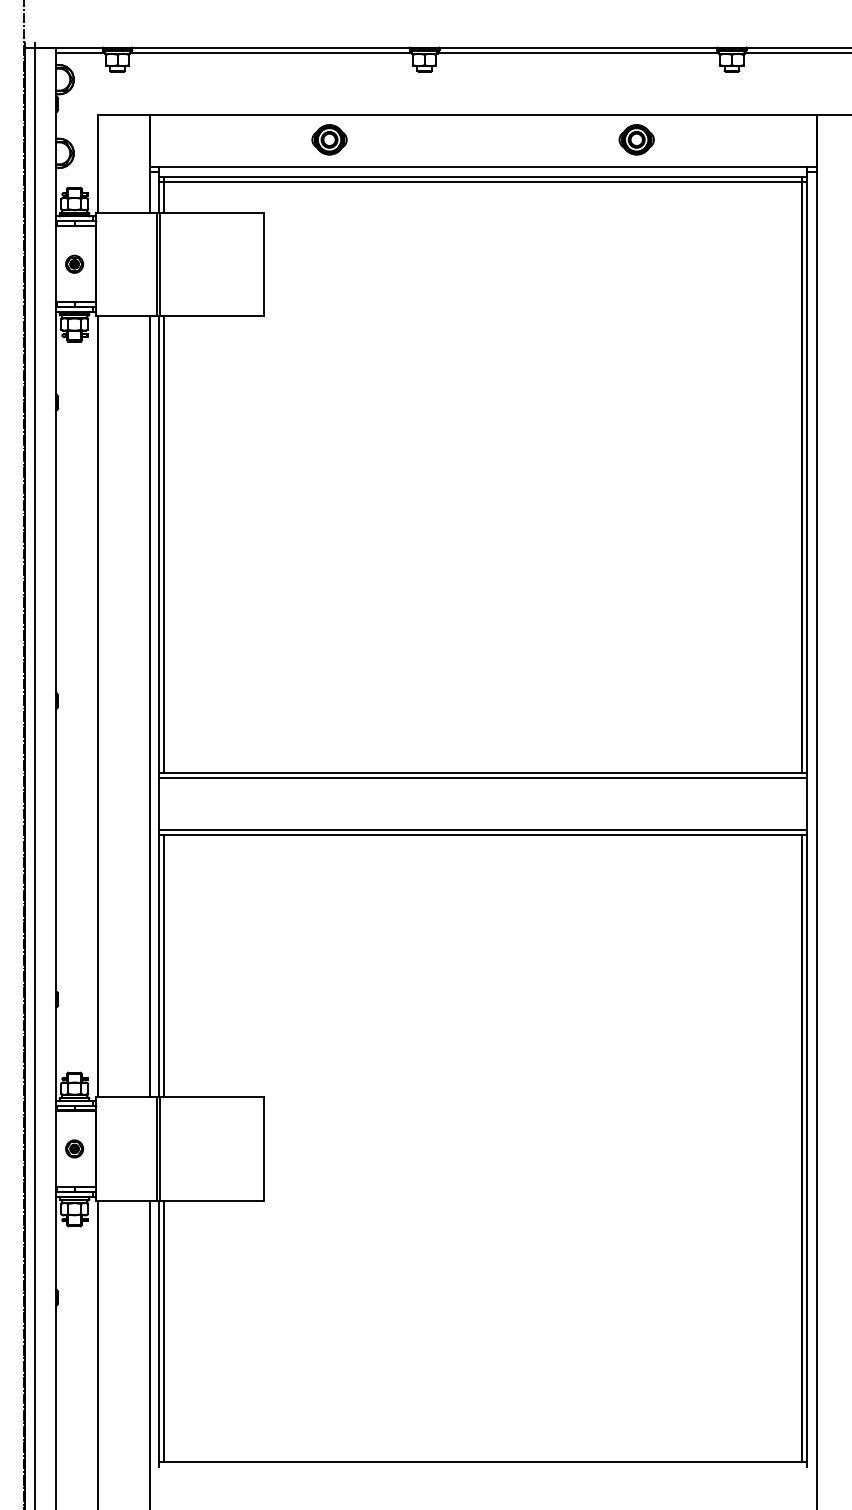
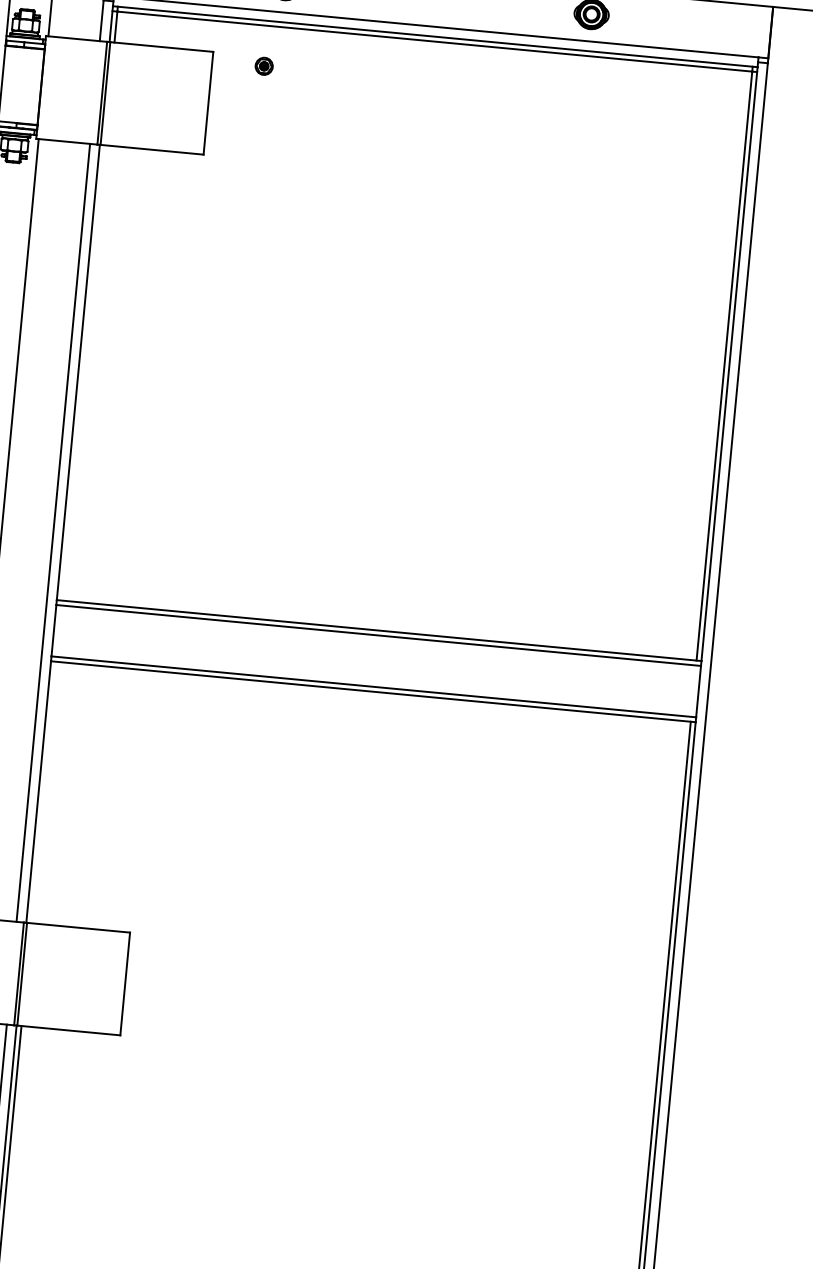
part: (74, 263) -> (264, 65), moved
line: (164, 544) -> (83, 372), removed
line: (164, 965) -> (43, 792), removed

